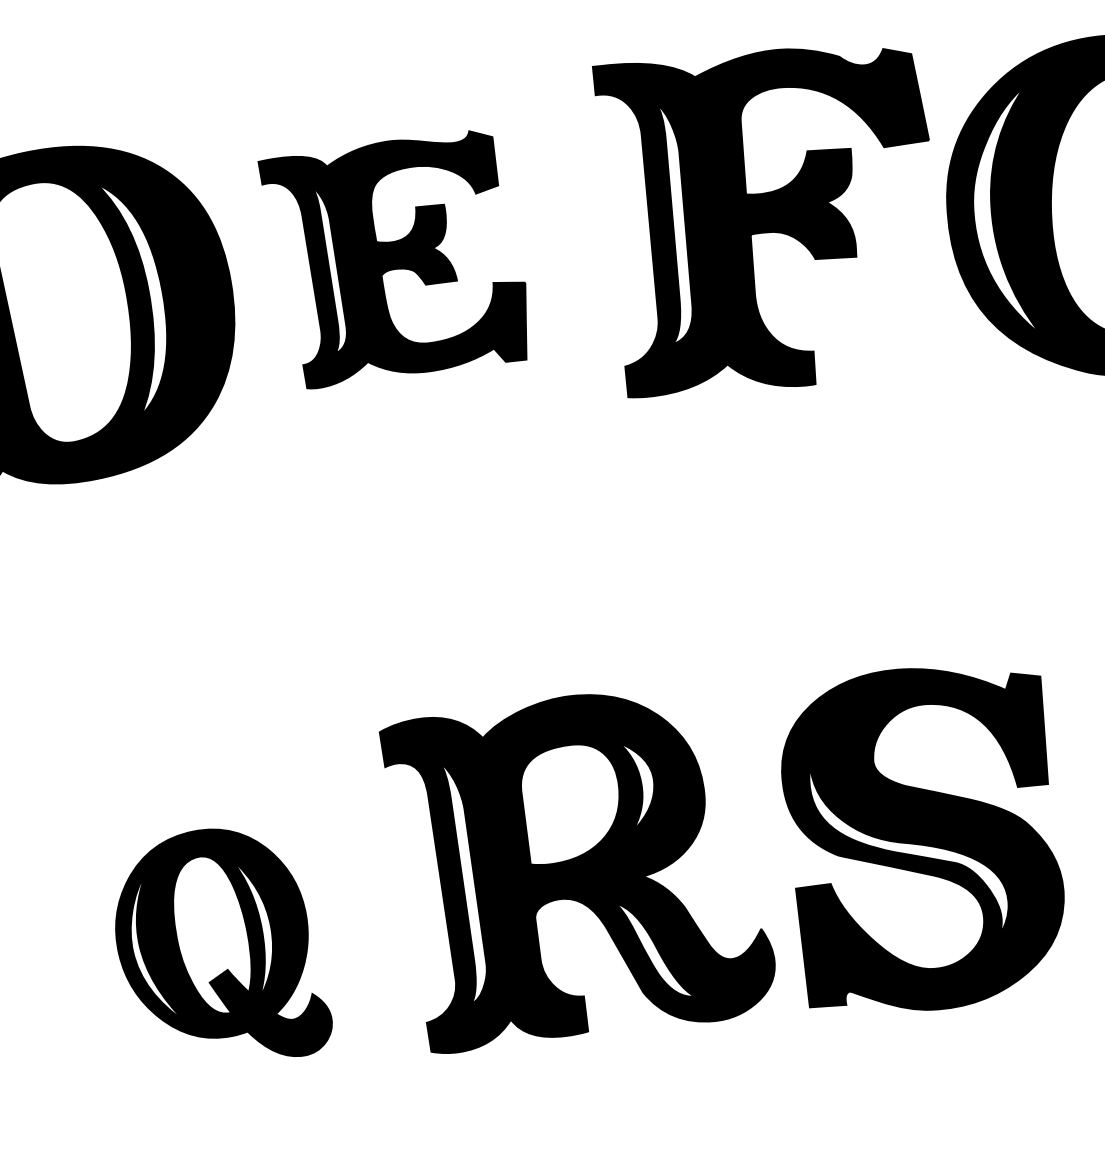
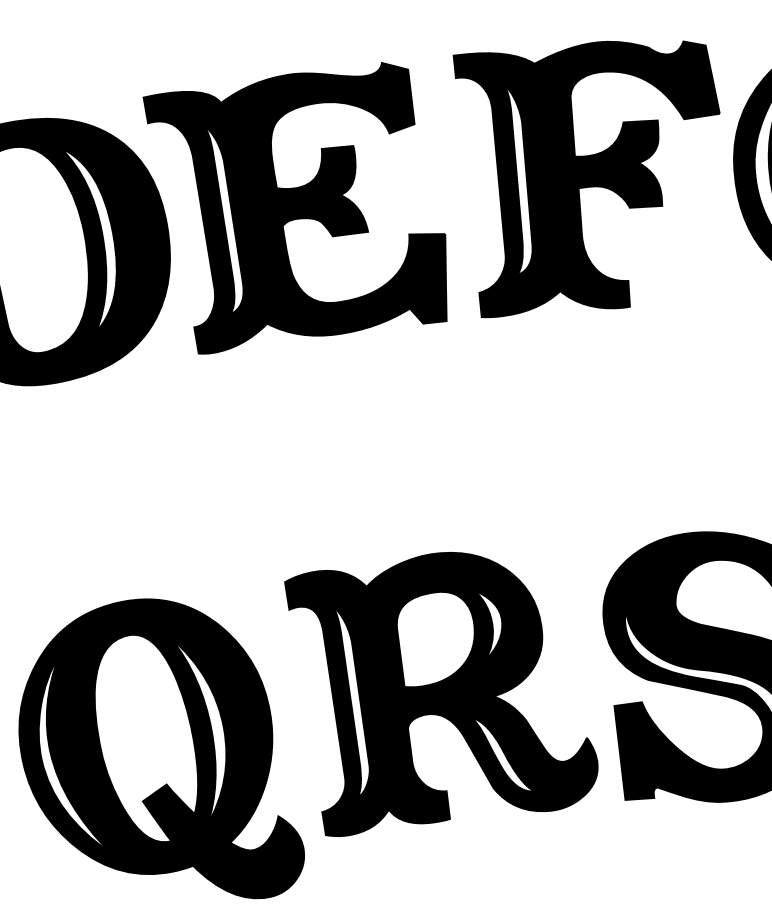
part: (392, 259) -> (295, 208), size x1.43
part: (223, 942) -> (161, 748), size x1.67

